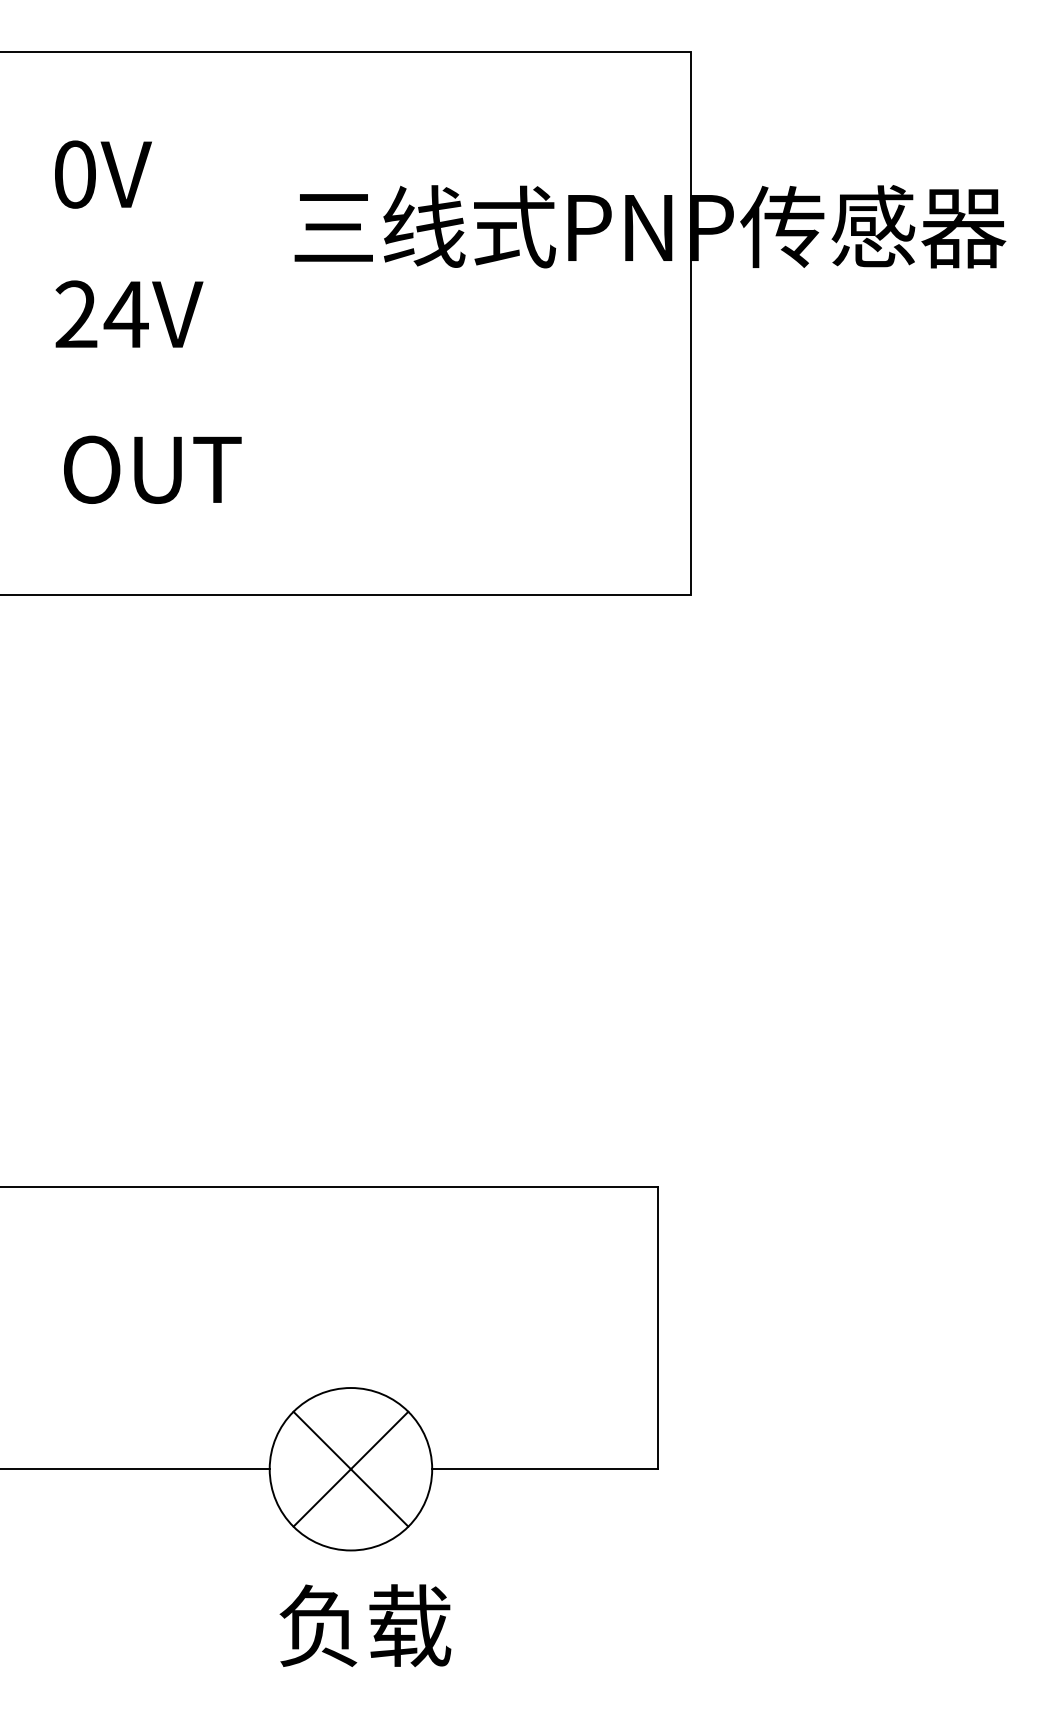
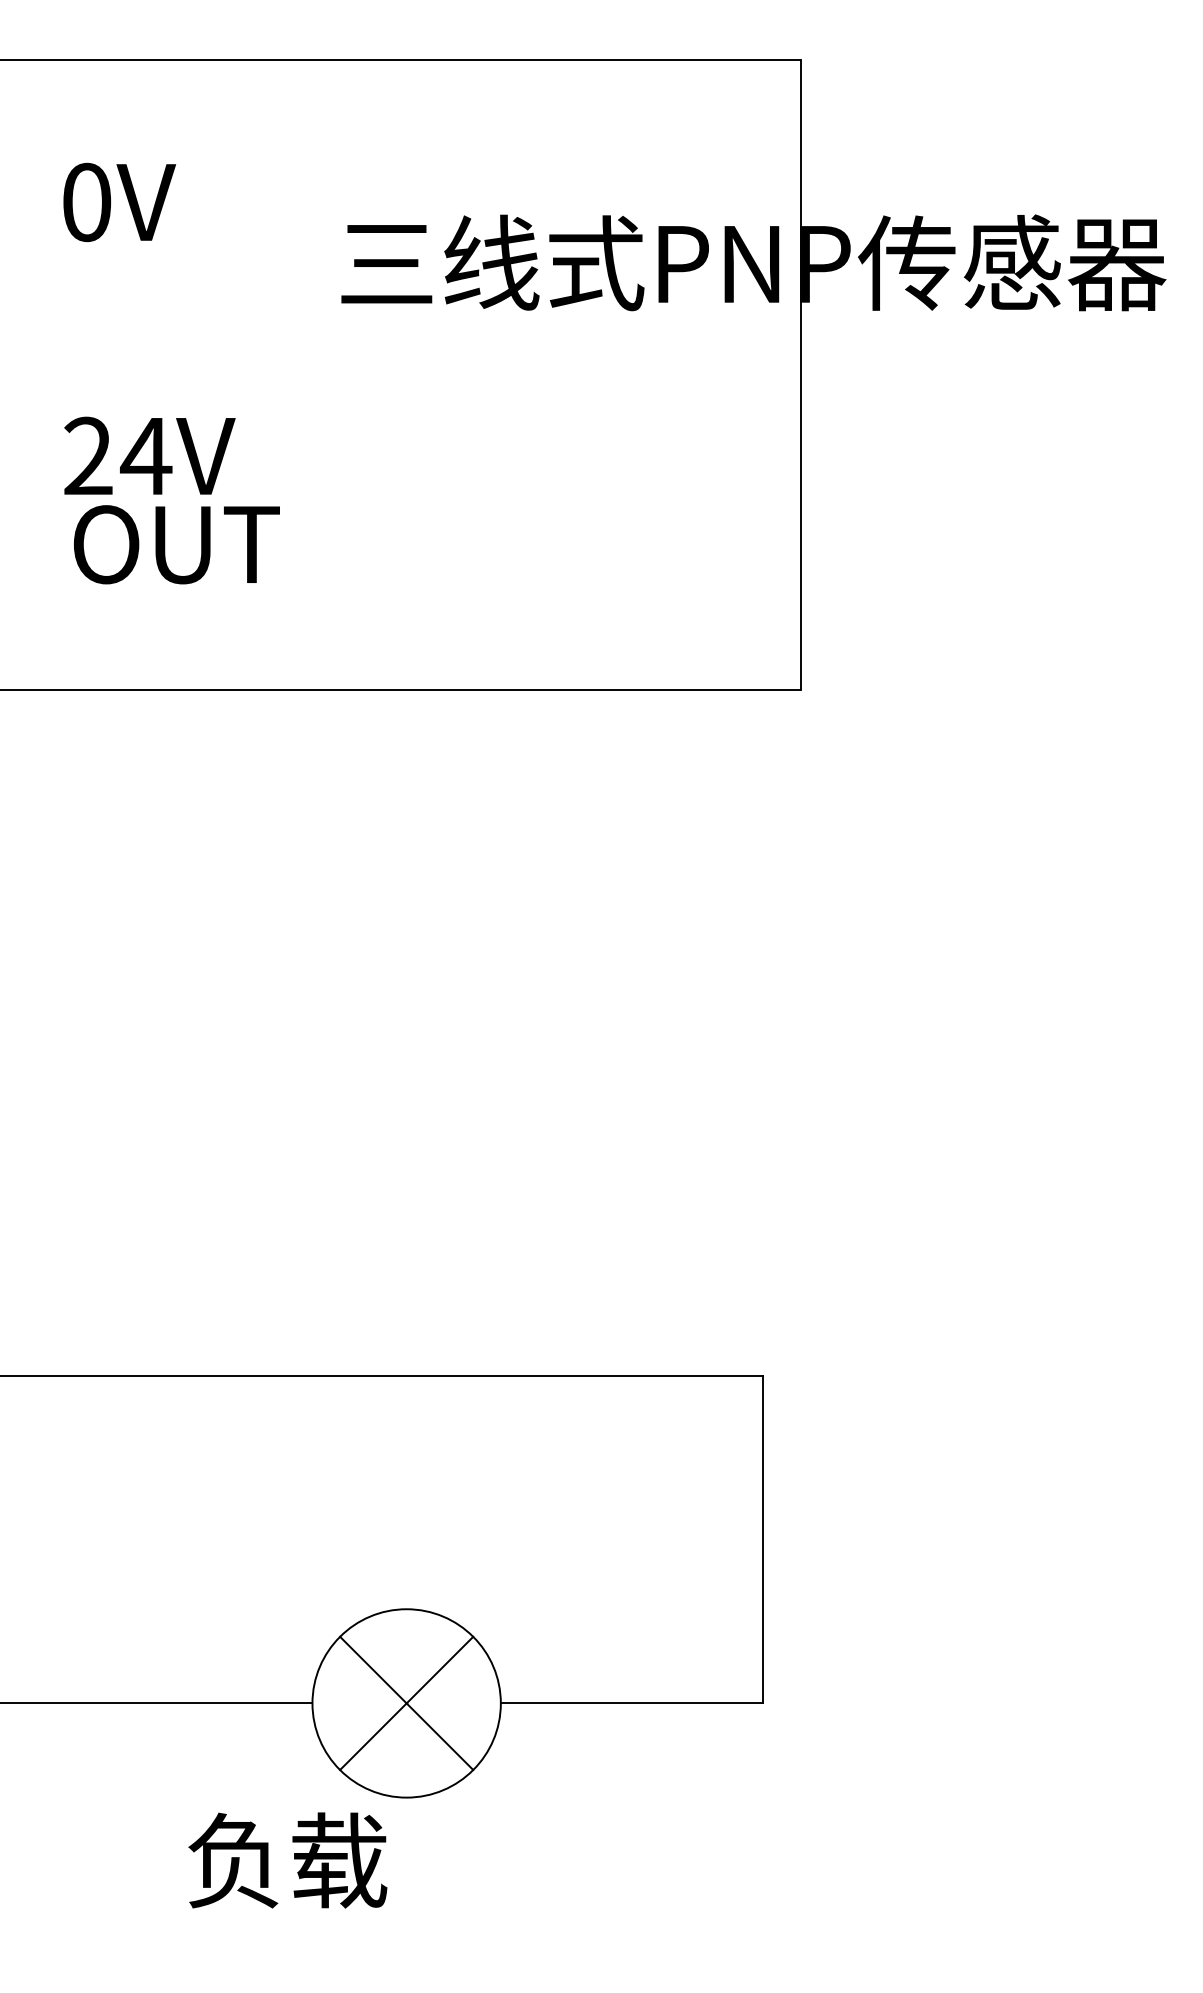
text: (129, 313) -> (149, 455), moved
text: (365, 1625) -> (287, 1860), moved

